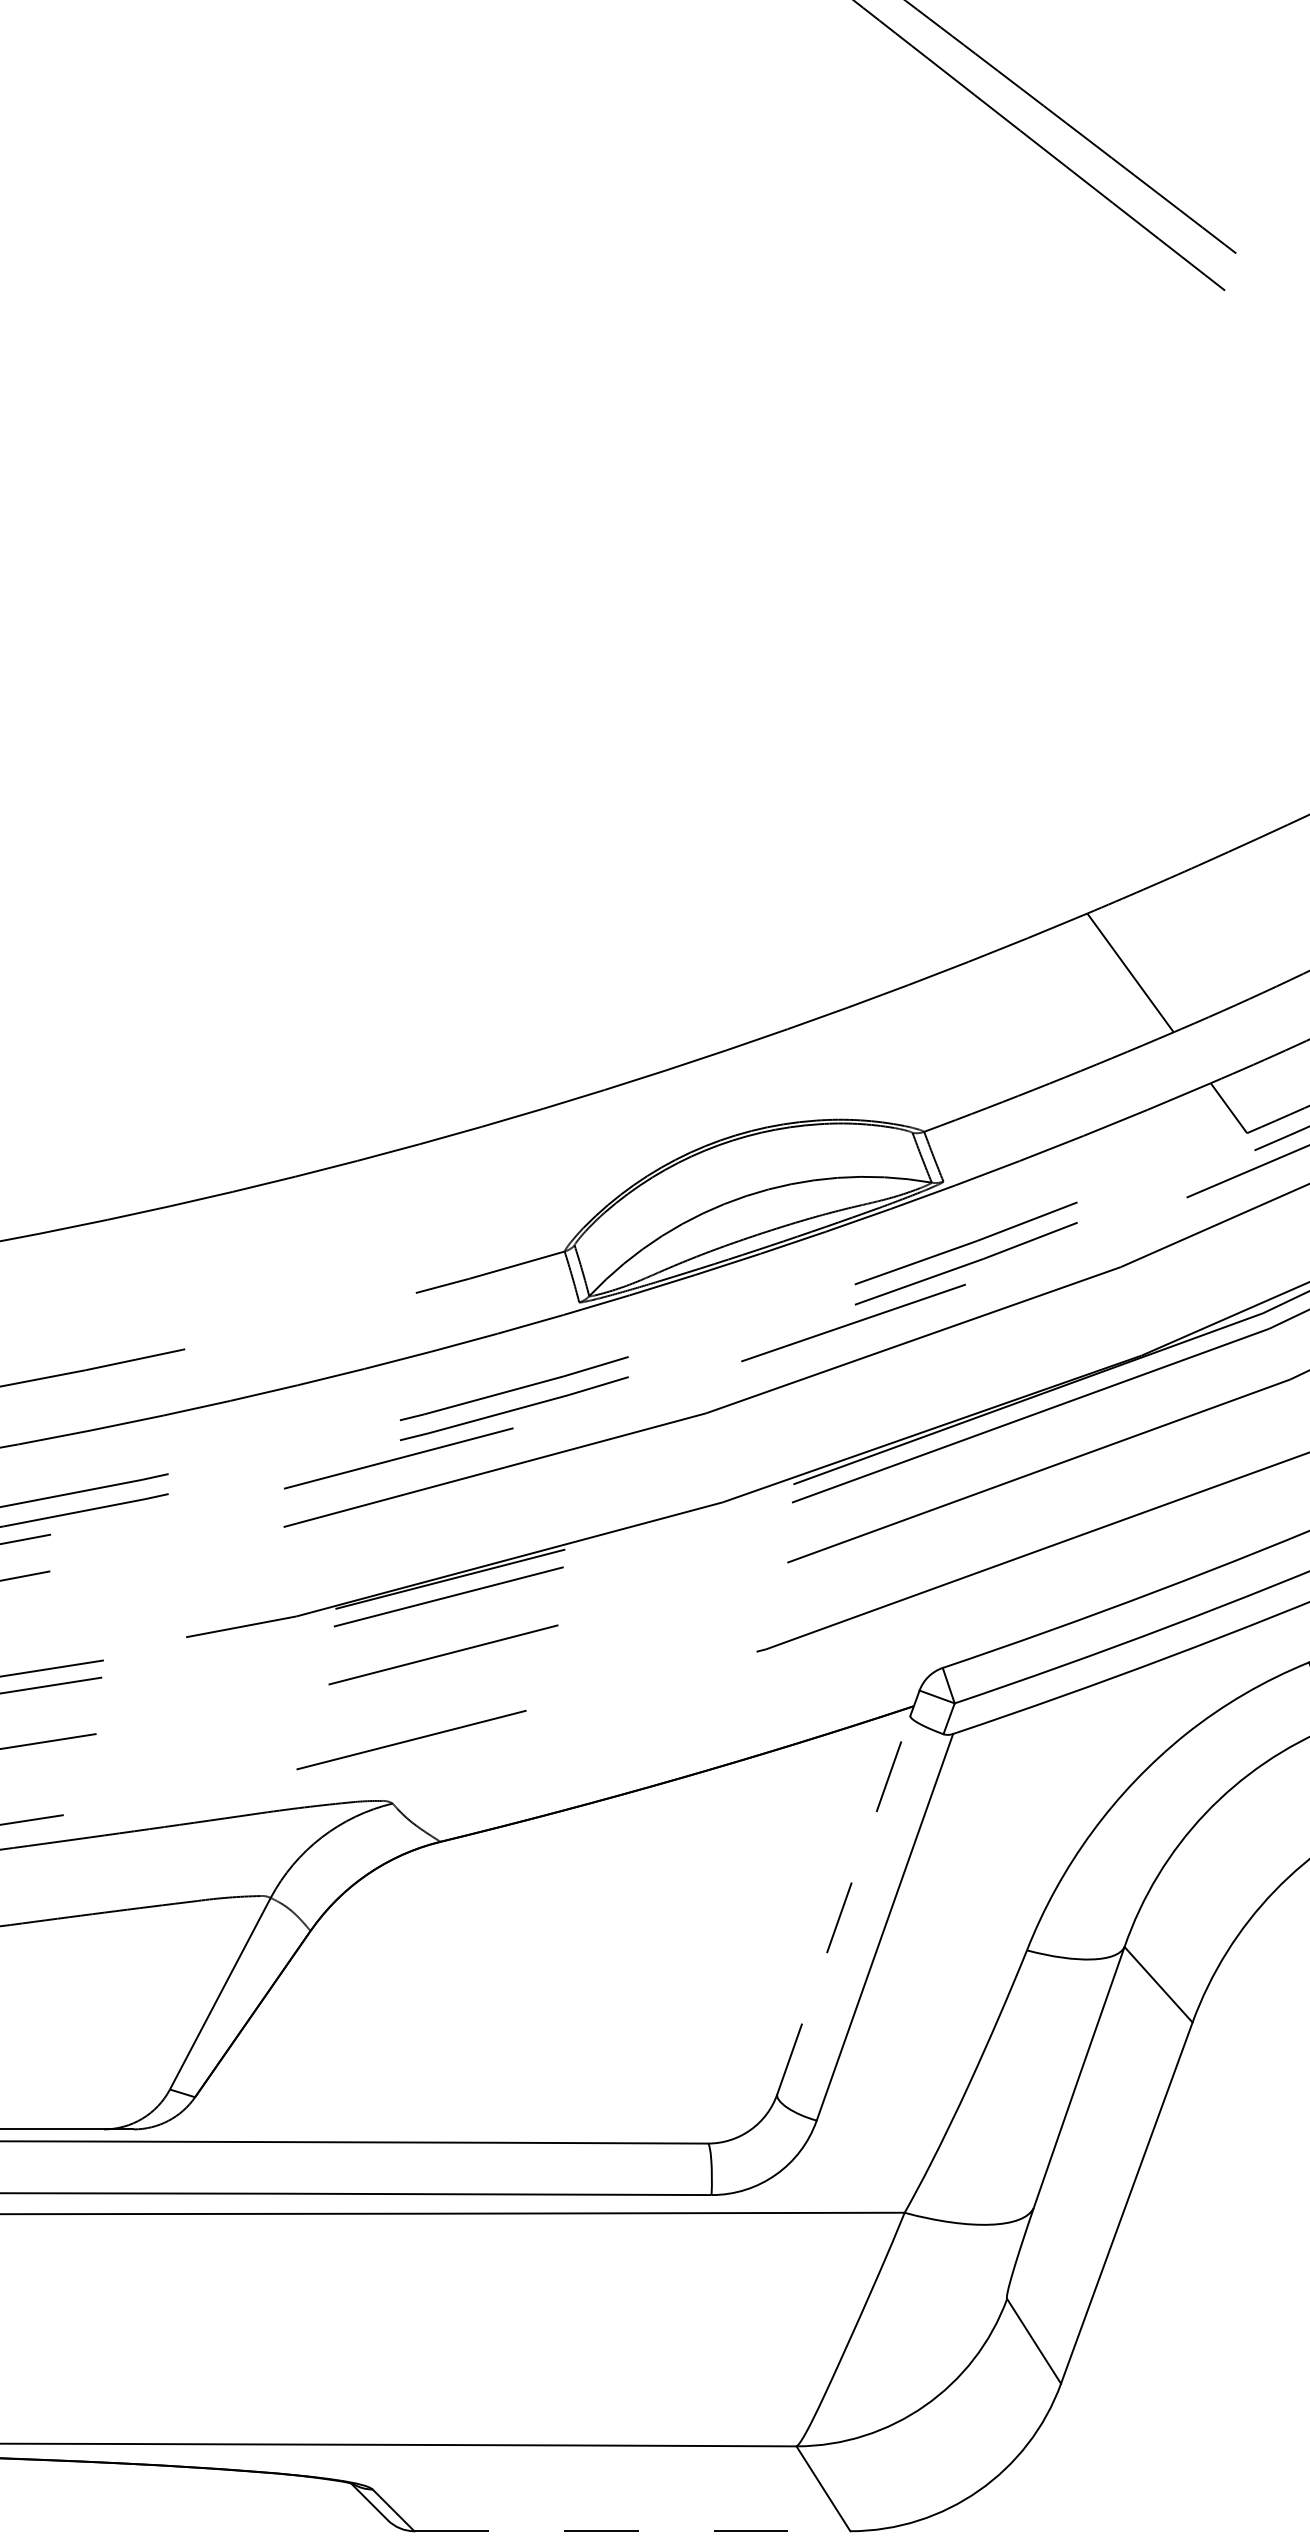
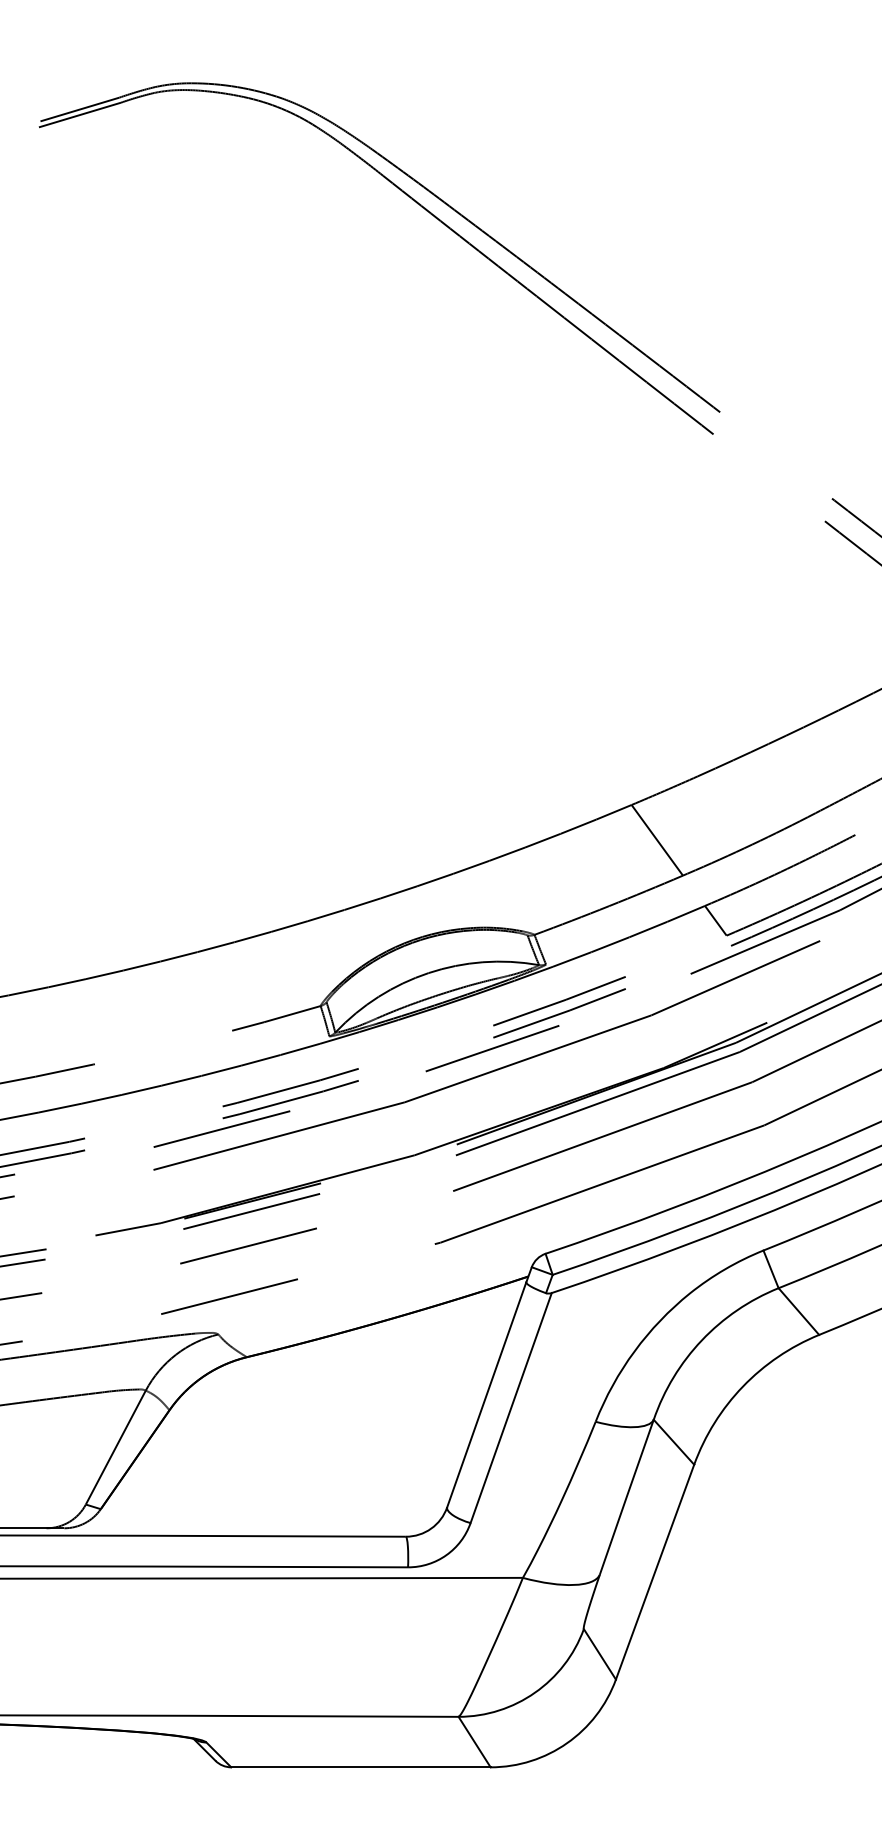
line: (843, 1904) -> (486, 1394), dashed -> solid
line: (631, 2531) -> (360, 1767), dashed -> solid

